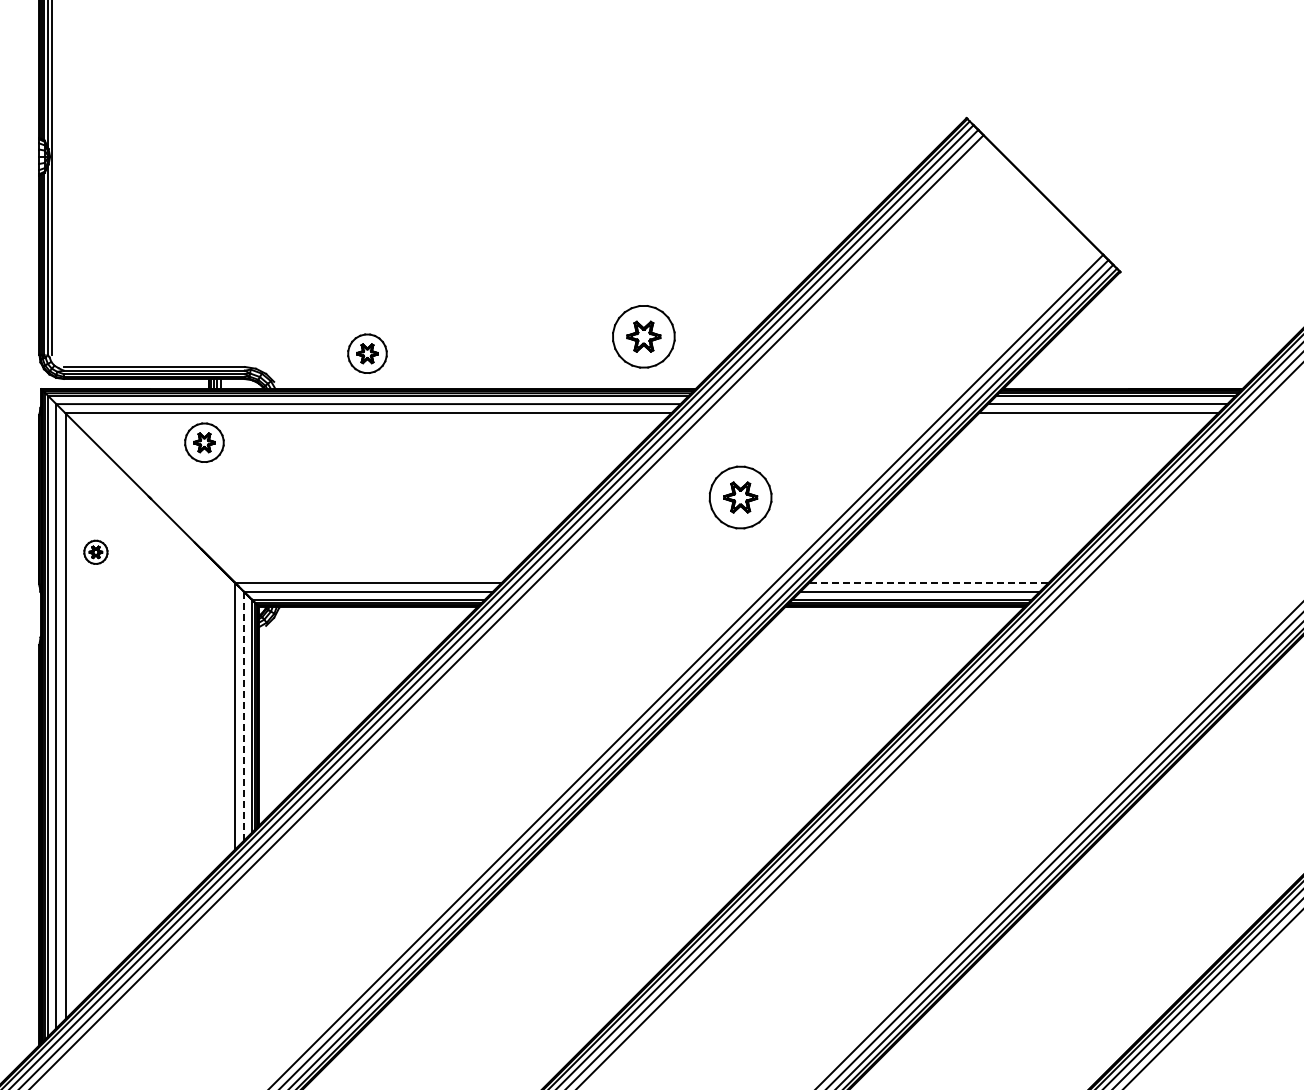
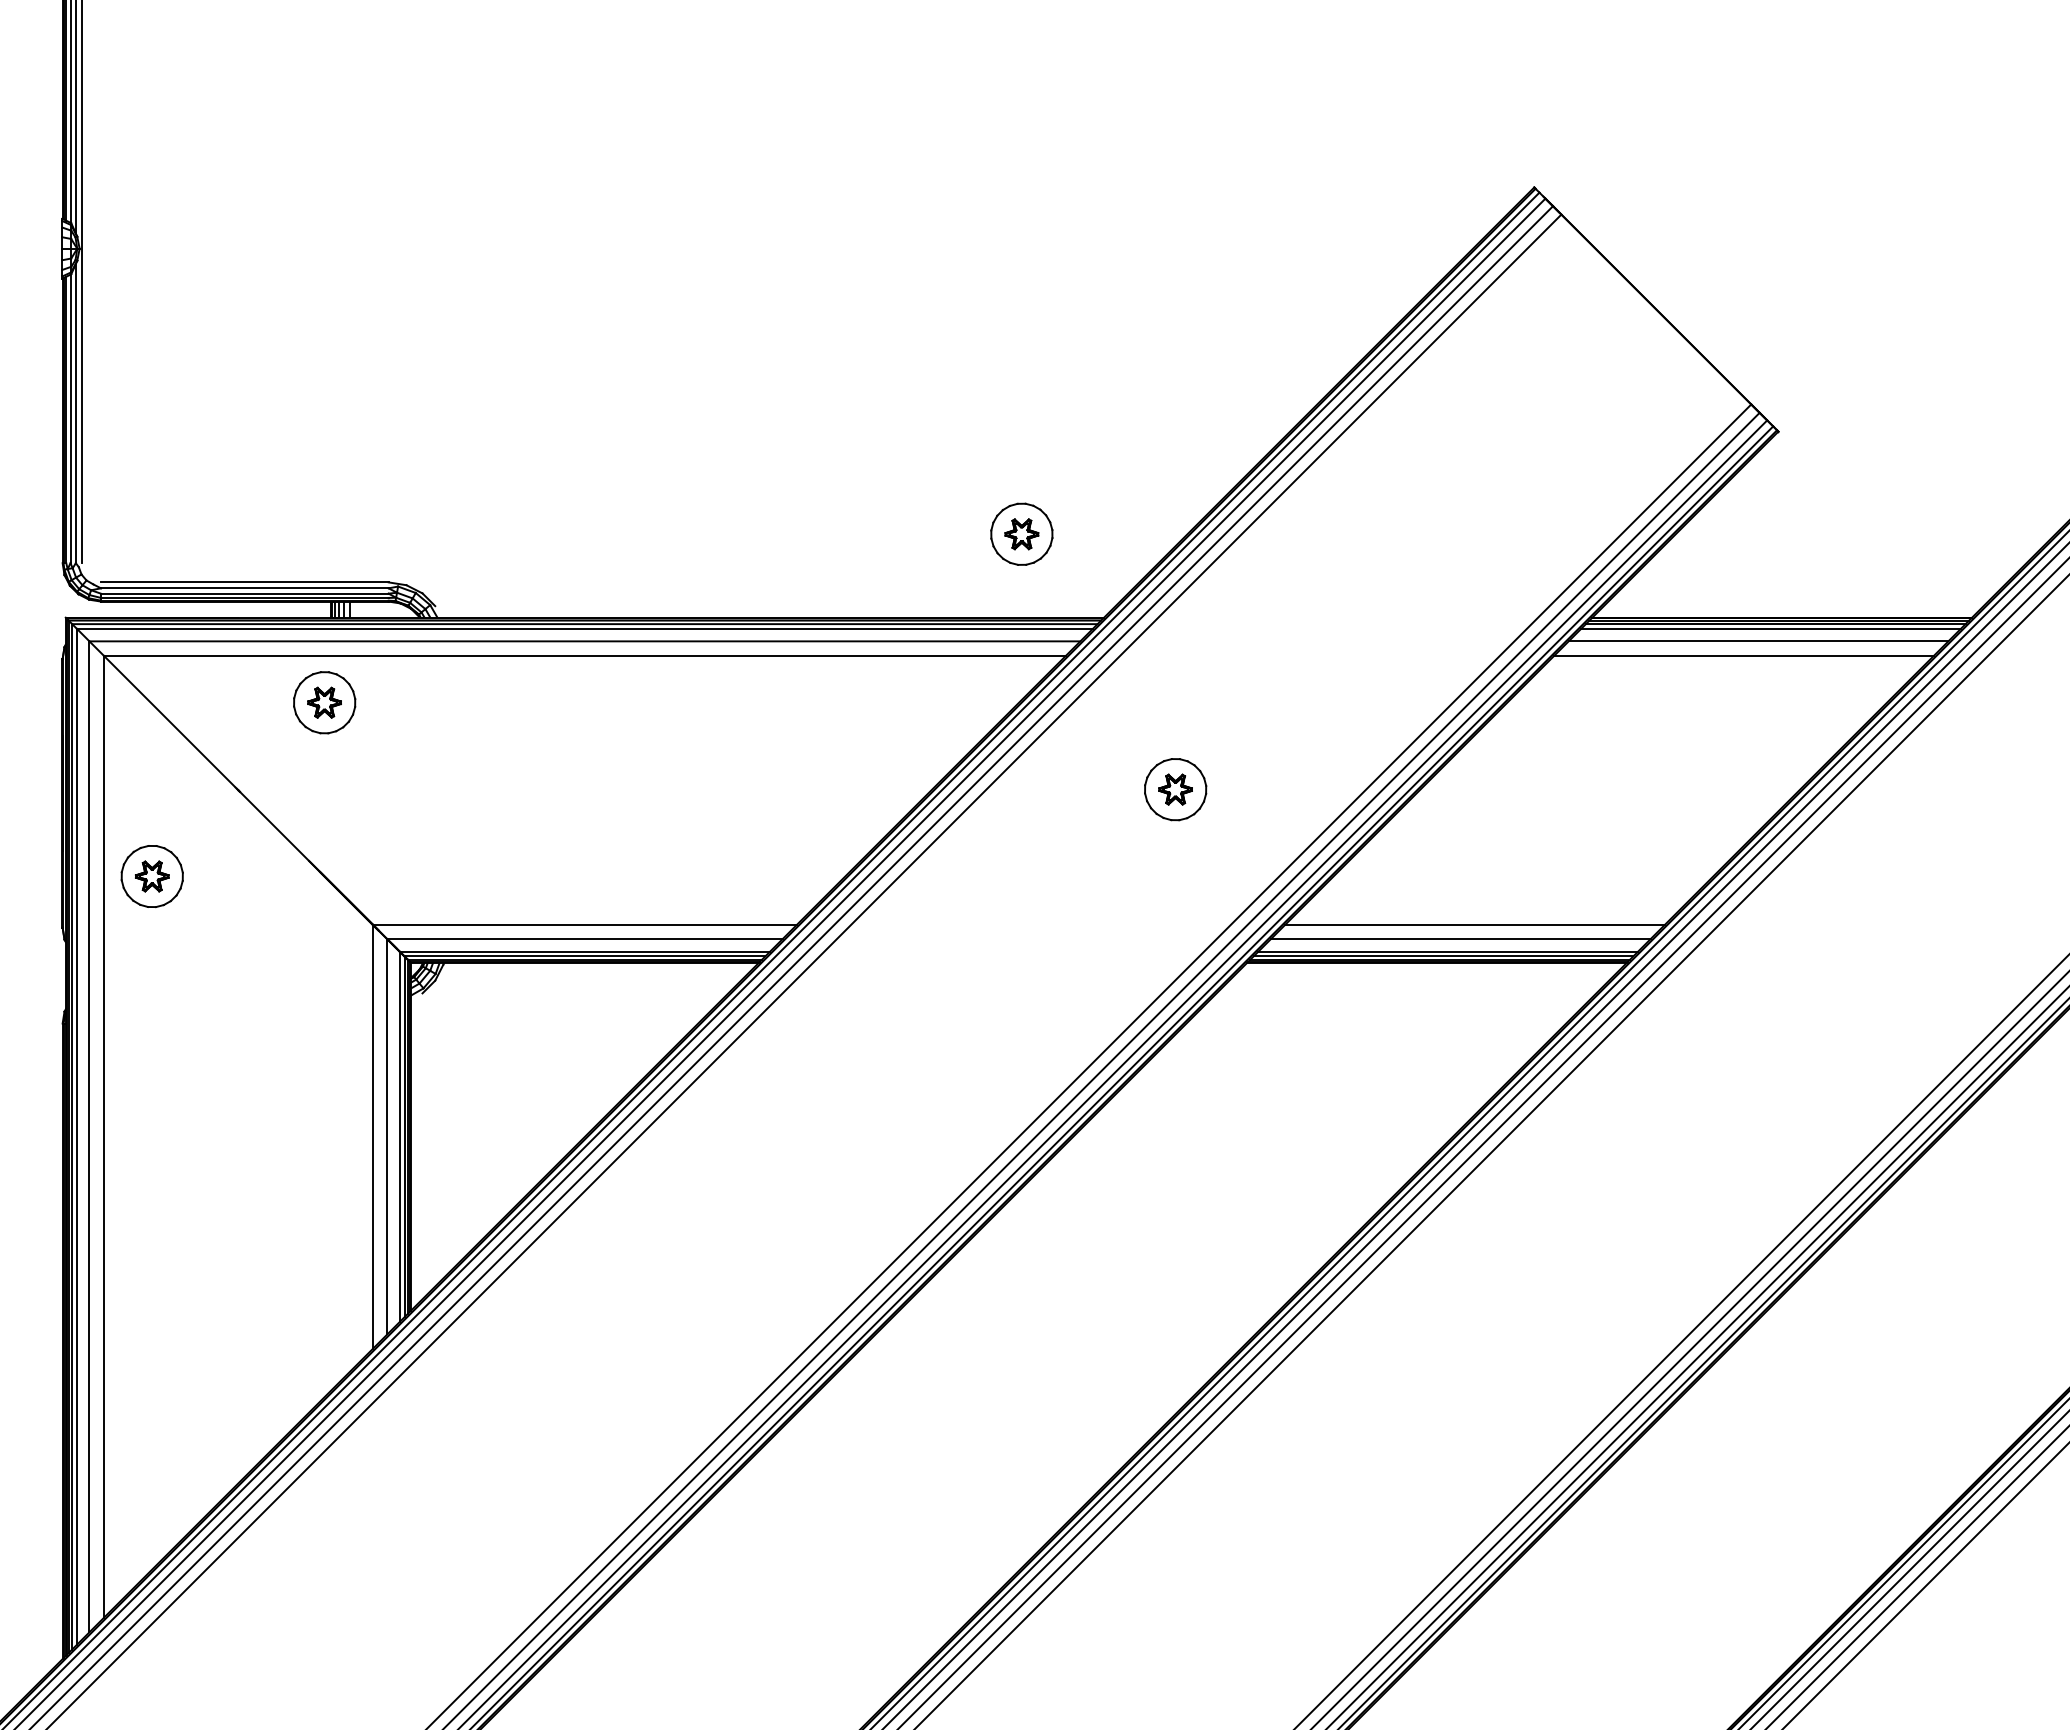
part: (643, 336) -> (1021, 534), size x0.62
part: (367, 353) -> (583, 561), removed
part: (740, 497) -> (1175, 789), size x0.62
part: (95, 552) -> (151, 876), size x1.67
line: (929, 582) -> (1475, 924), dashed -> solid
line: (243, 716) -> (386, 1137), dashed -> solid

